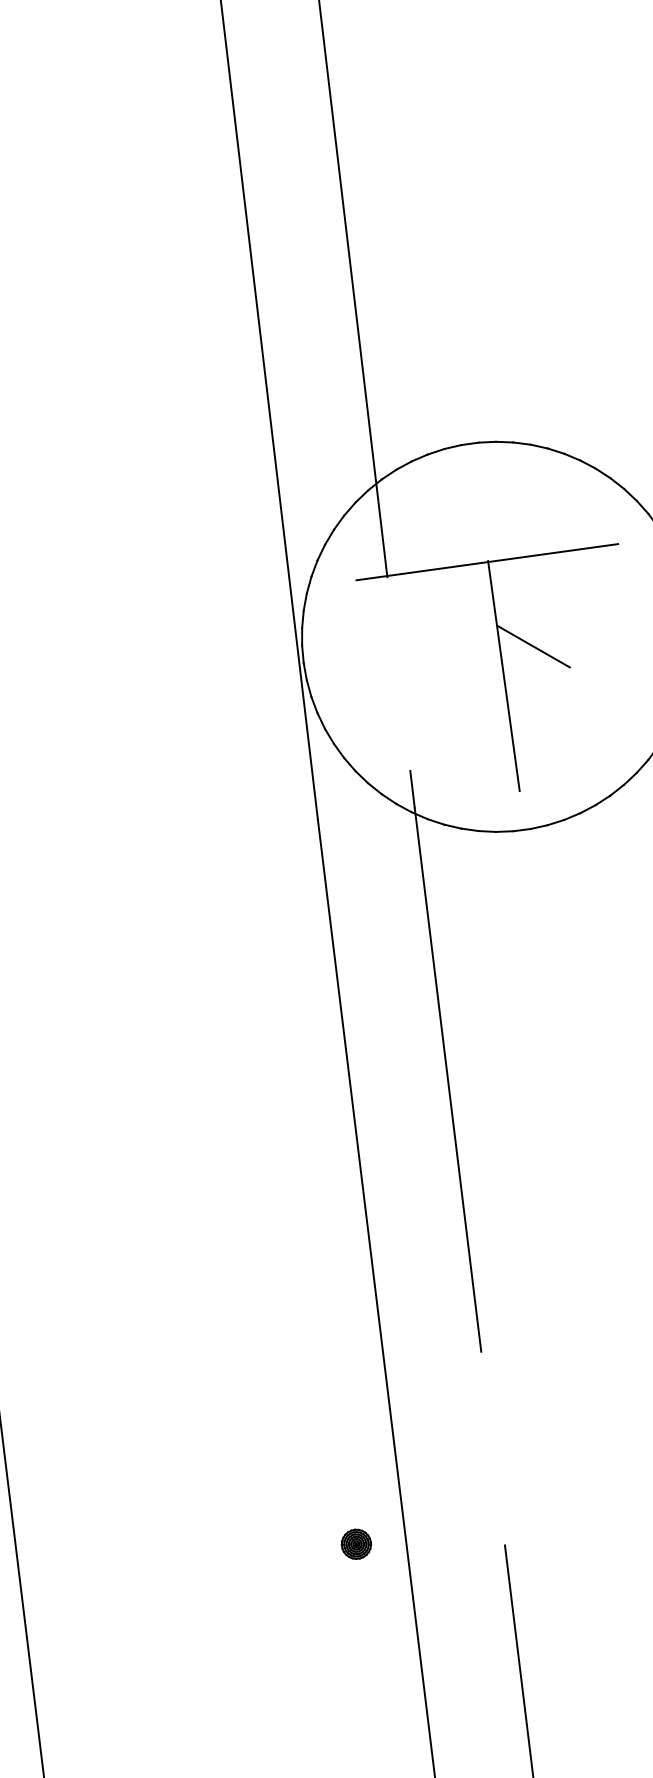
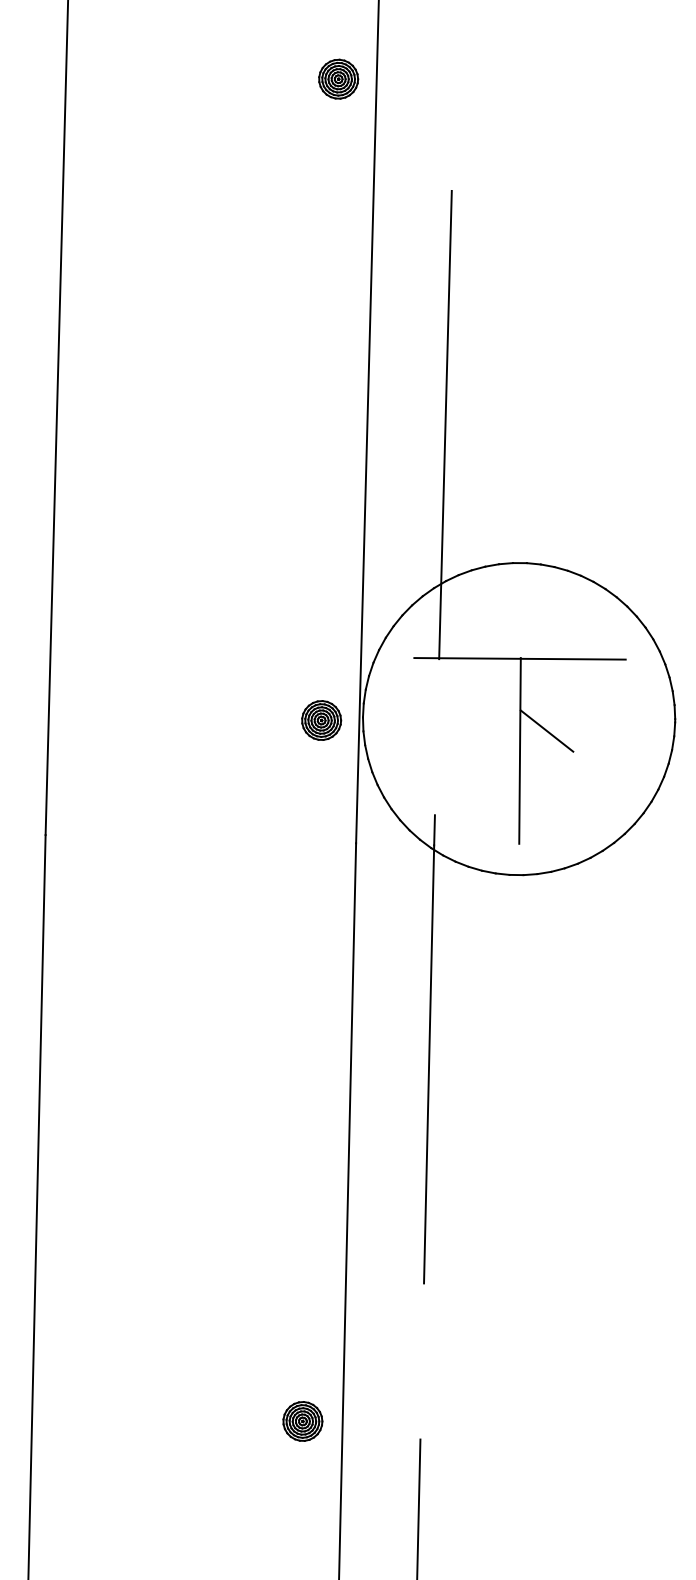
part: (252, 674) -> (321, 720), added
part: (355, 1544) -> (302, 1421), size x1.67

